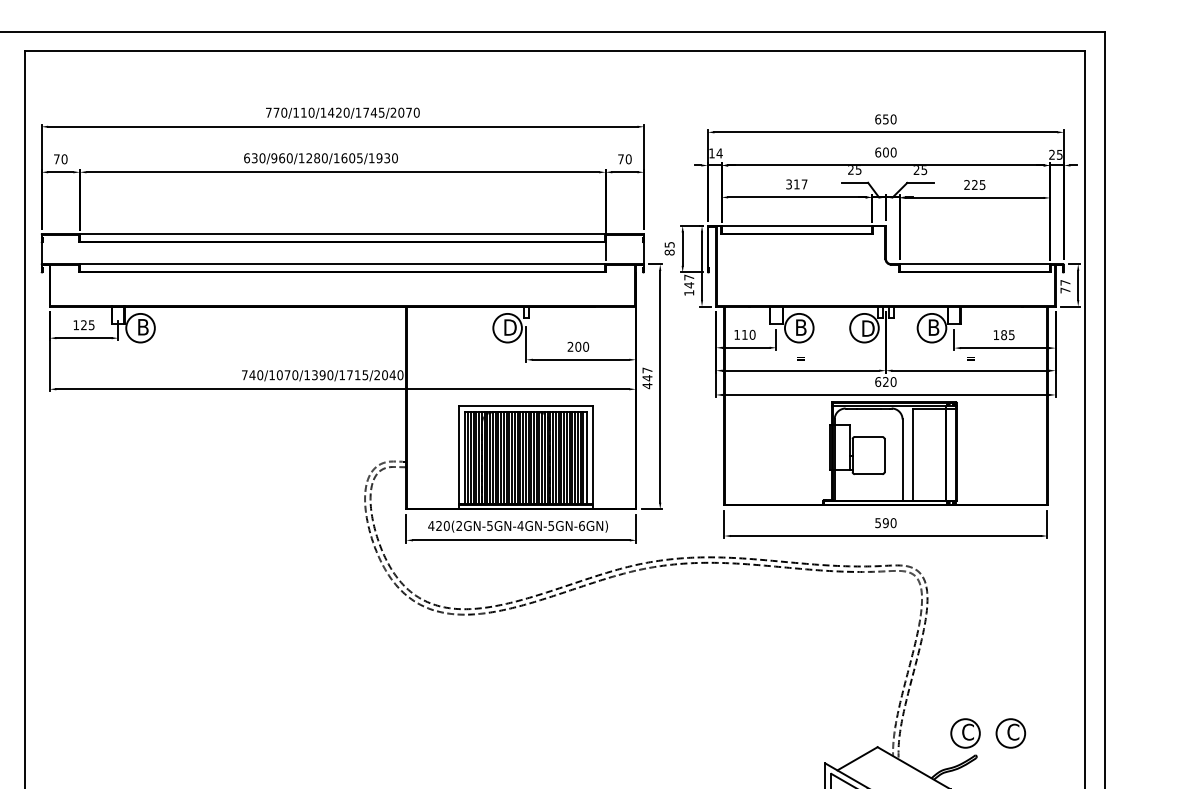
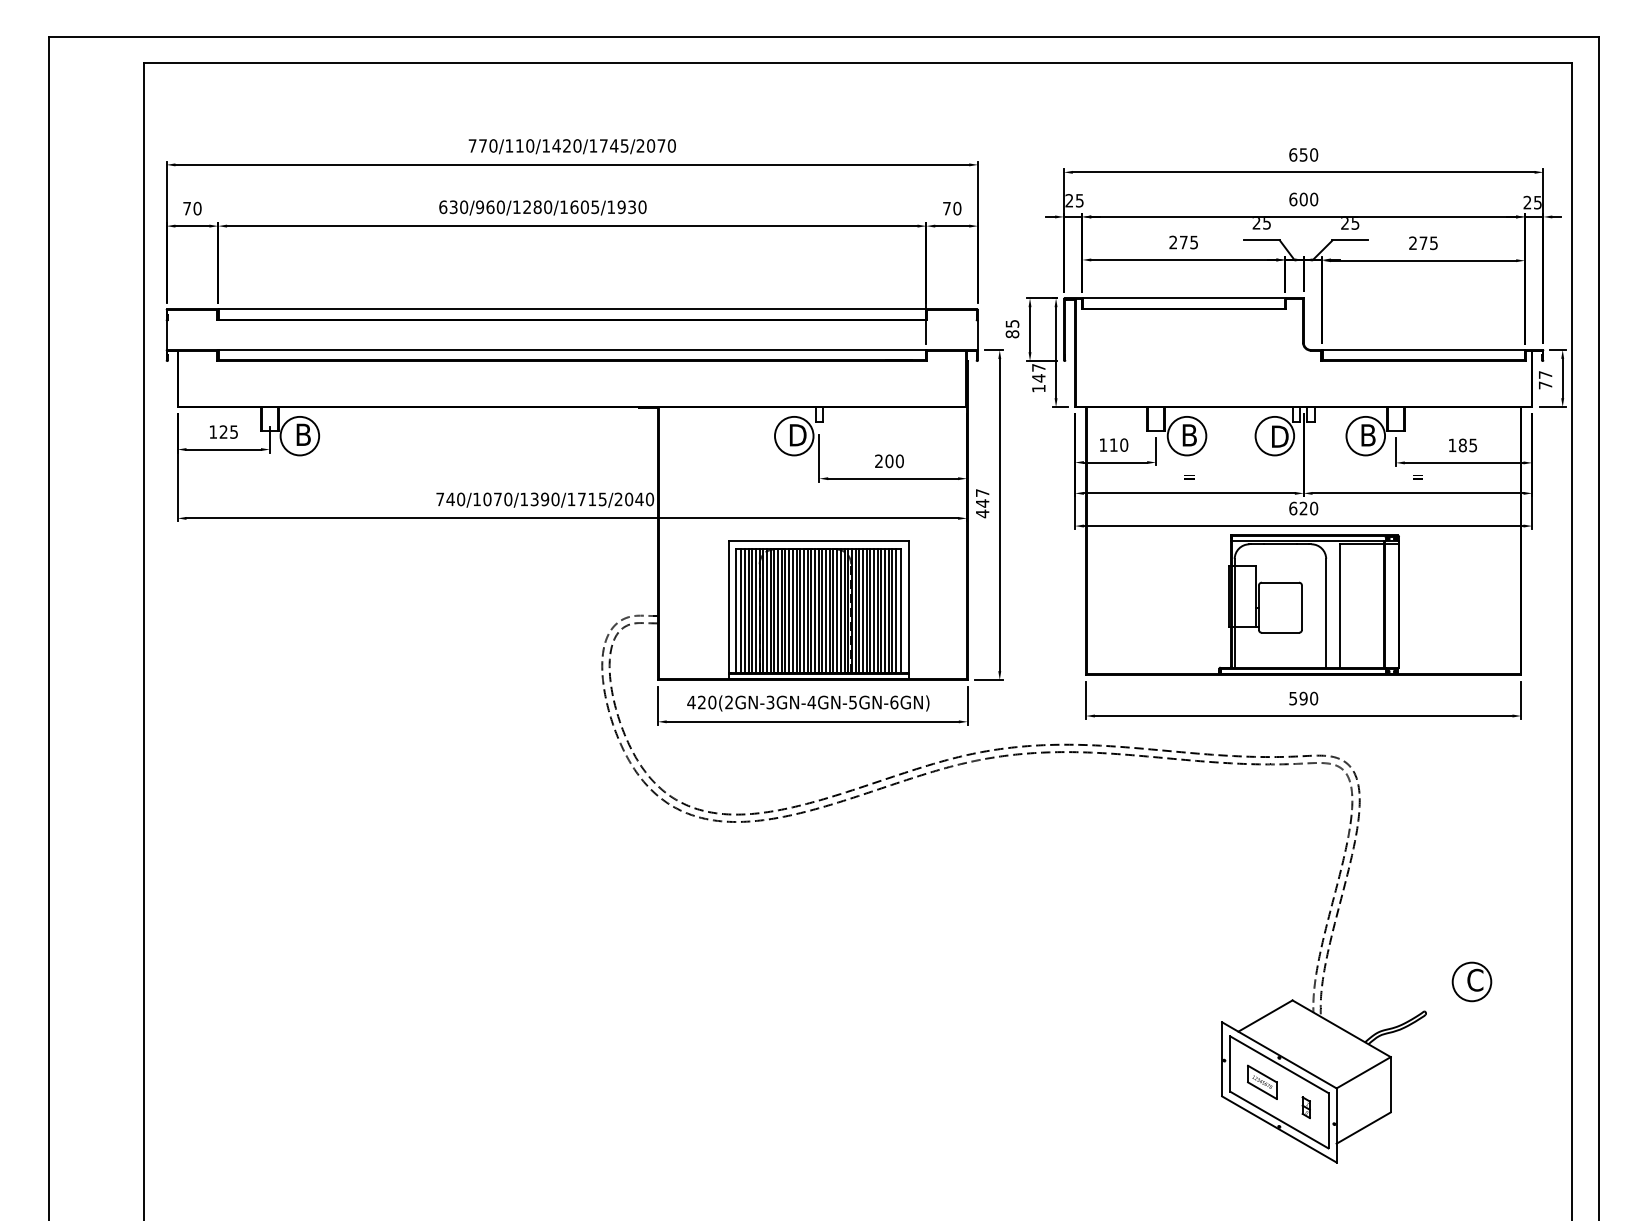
text: (715, 153) -> (1074, 200), 14 -> 25
text: (796, 184) -> (1183, 242), 317 -> 275
text: (974, 184) -> (1423, 242), 225 -> 275
text: (489, 525) -> (770, 701), 420(2GN-5GN-4GN-5GN-6GN) -> 420(2GN-3GN-4GN-5GN-6GN)
part: (965, 733) -> (1410, 981), removed

